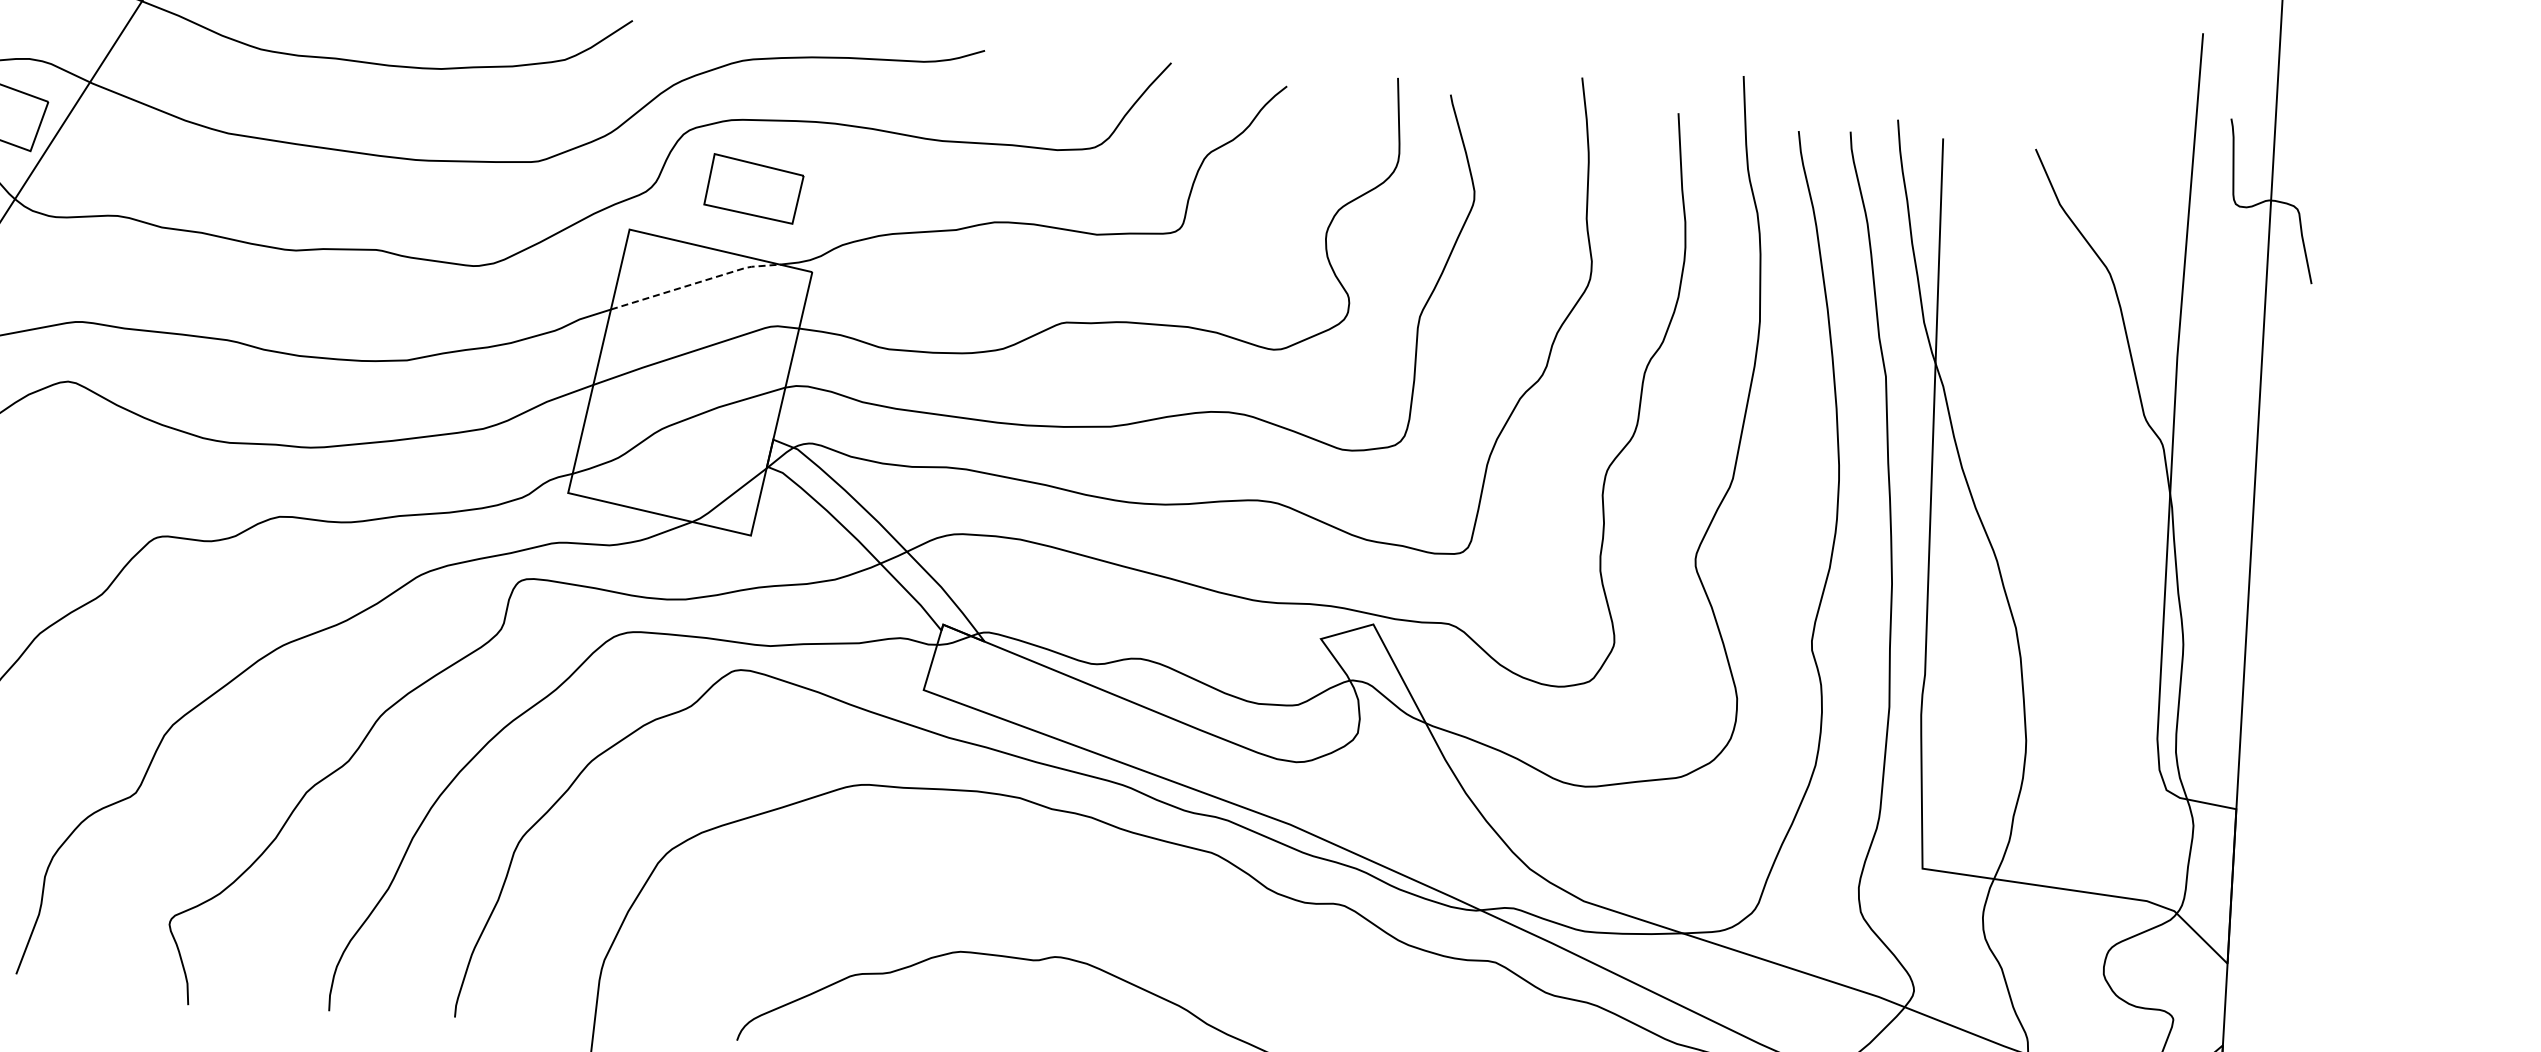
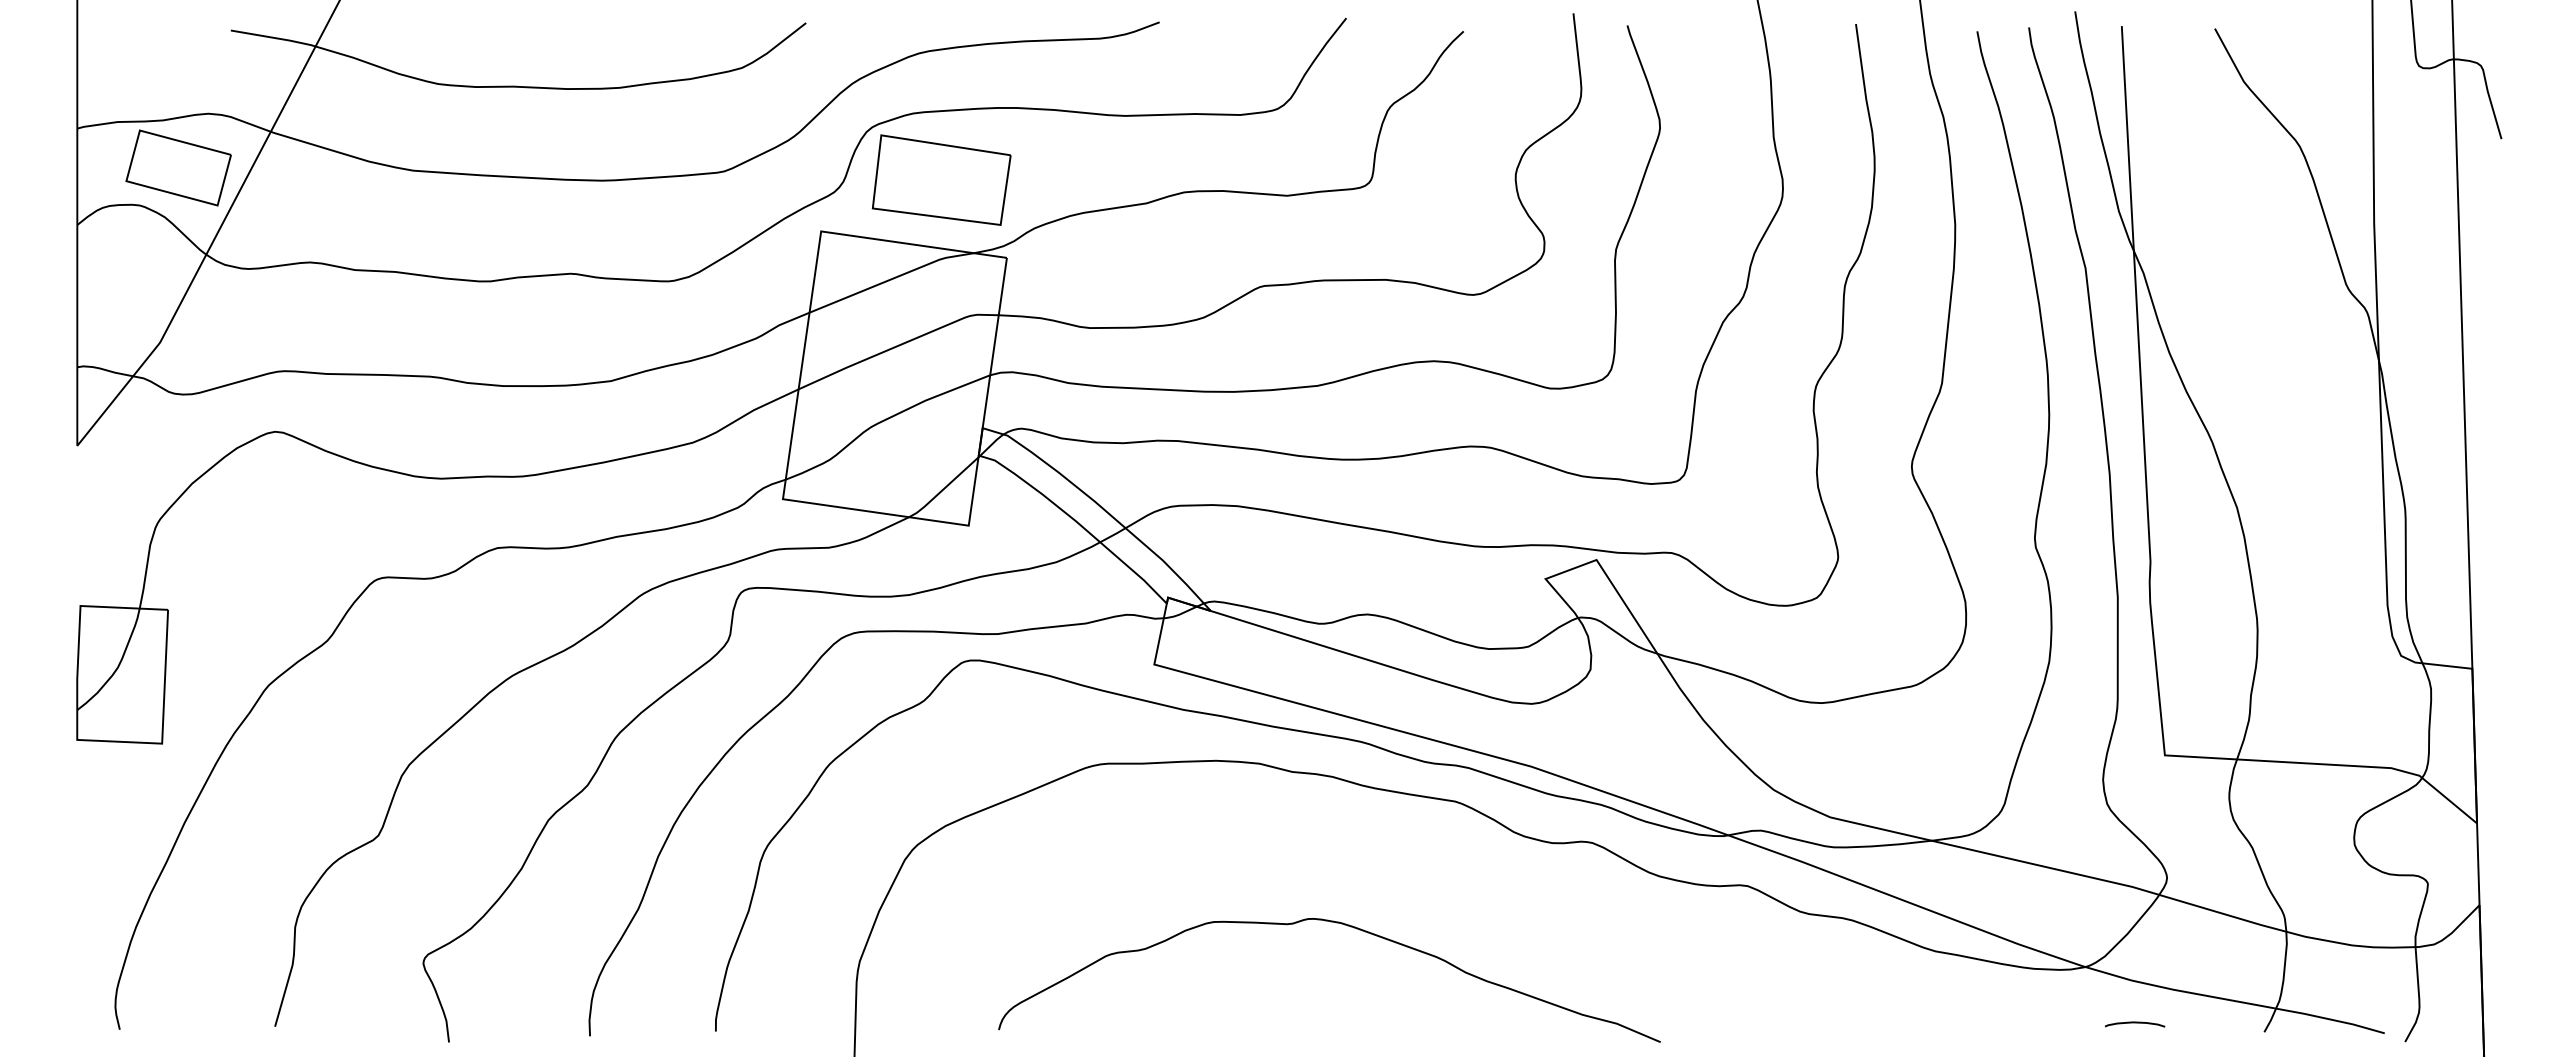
part: (753, 188) -> (941, 179), size x1.43
line: (696, 282) -> (892, 278), dashed -> solid

